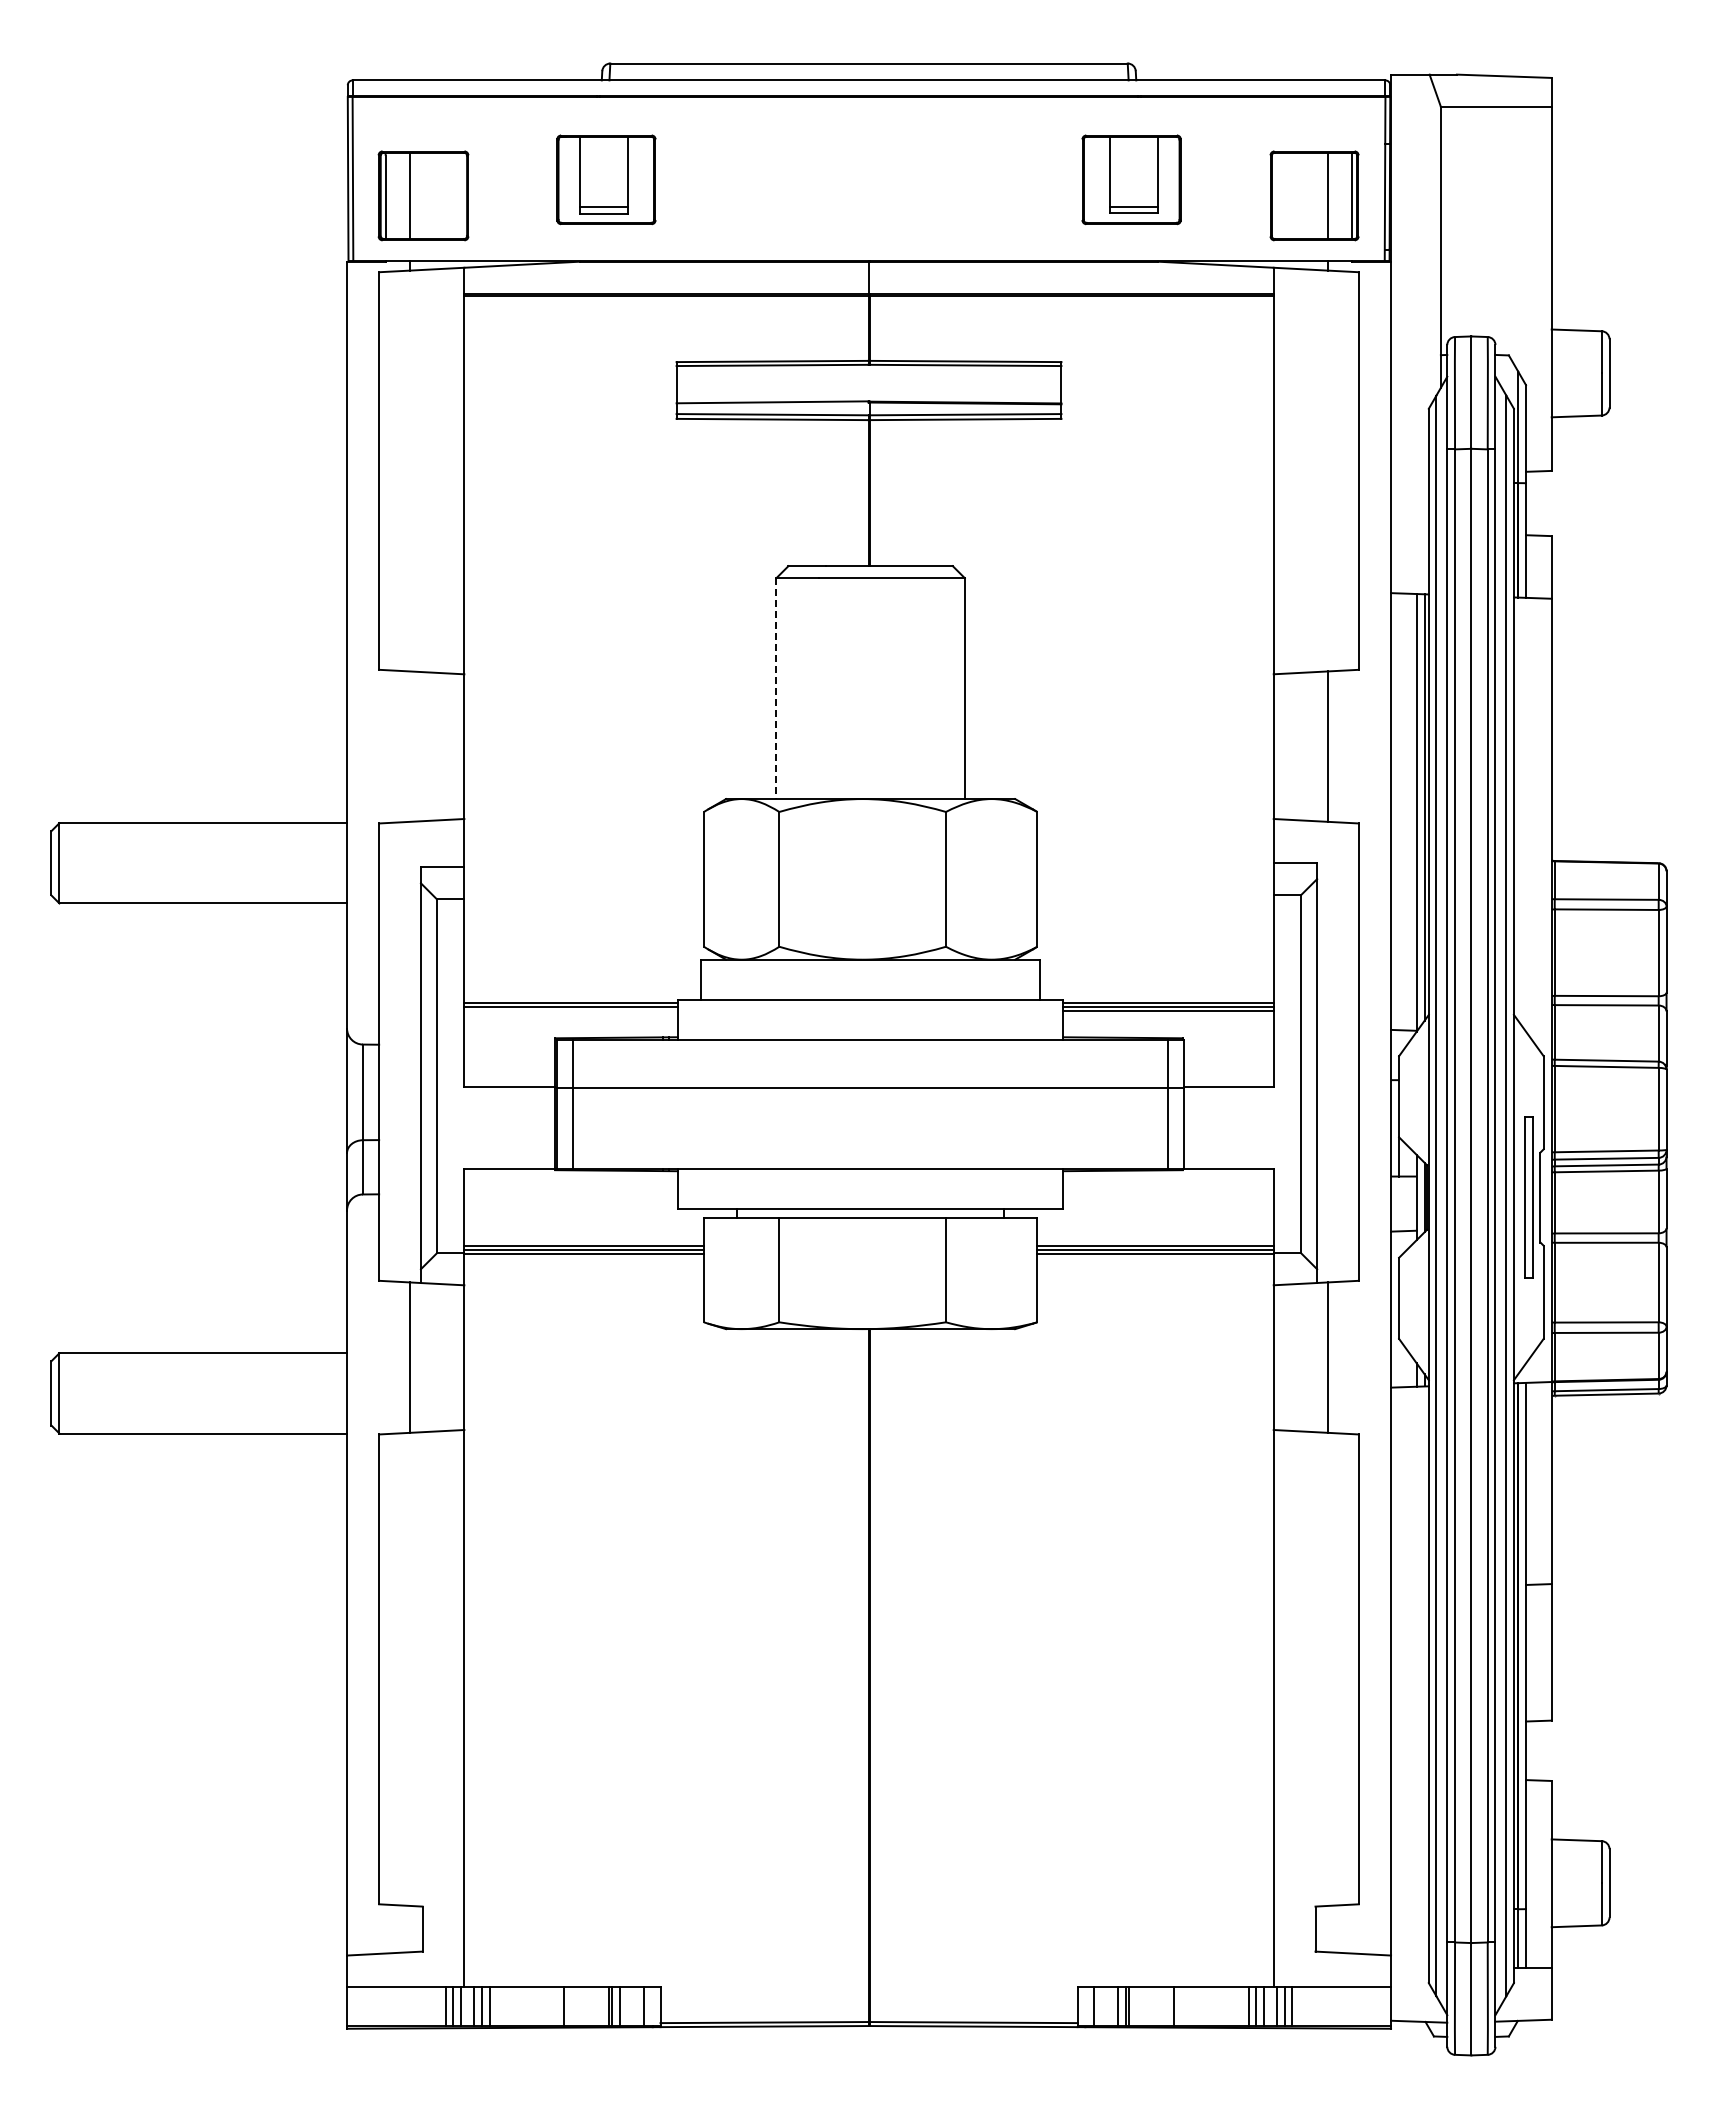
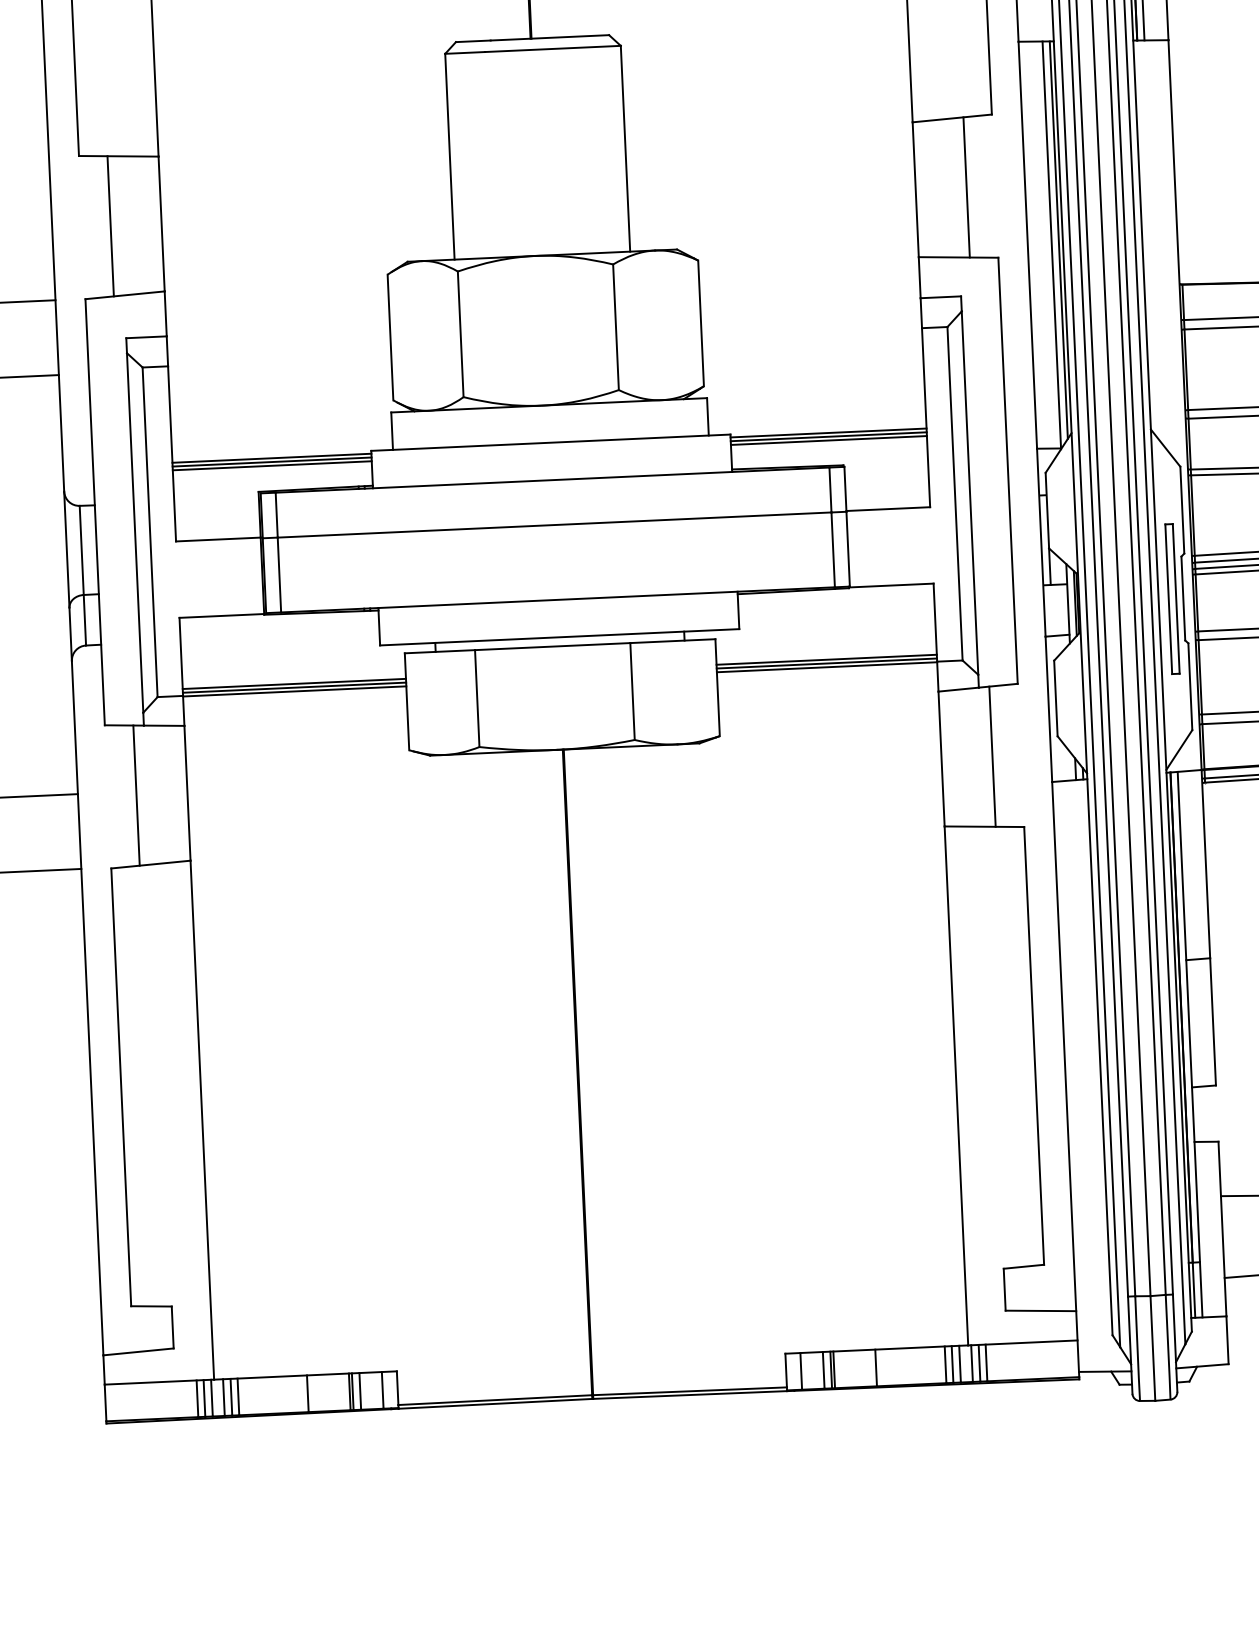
line: (776, 689) -> (450, 157), dashed -> solid
line: (409, 746) -> (110, 226), added
line: (570, 1010) -> (271, 465), added

